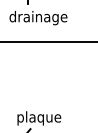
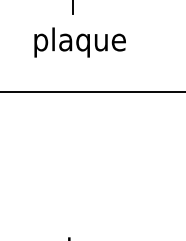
text: (38, 18) -> (94, 43), drainage -> plaque

